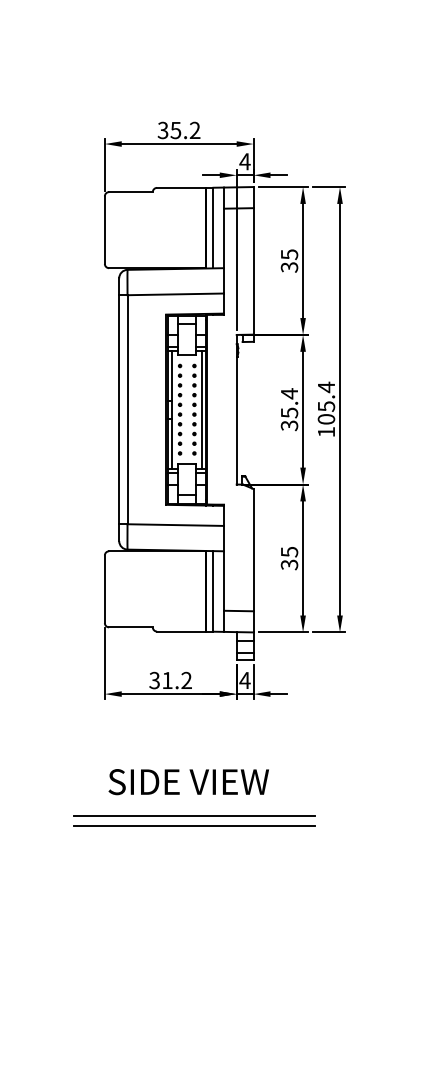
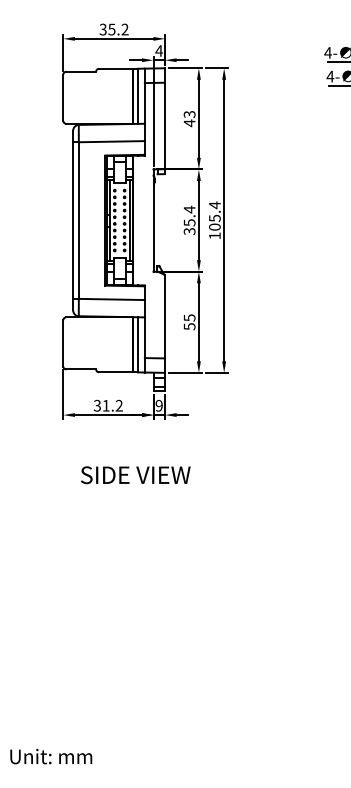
text: (289, 261) -> (189, 119), 35 -> 43
text: (287, 564) -> (188, 326), 35 -> 55
text: (245, 680) -> (159, 405), 4 -> 9
text: (188, 782) -> (135, 475), moved
part: (194, 821) -> (124, 502), removed

